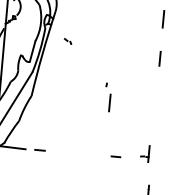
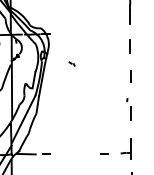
part: (67, 40) -> (71, 63), moved
part: (107, 97) -> (128, 109), moved
part: (144, 152) -> (125, 148), size x1.67

